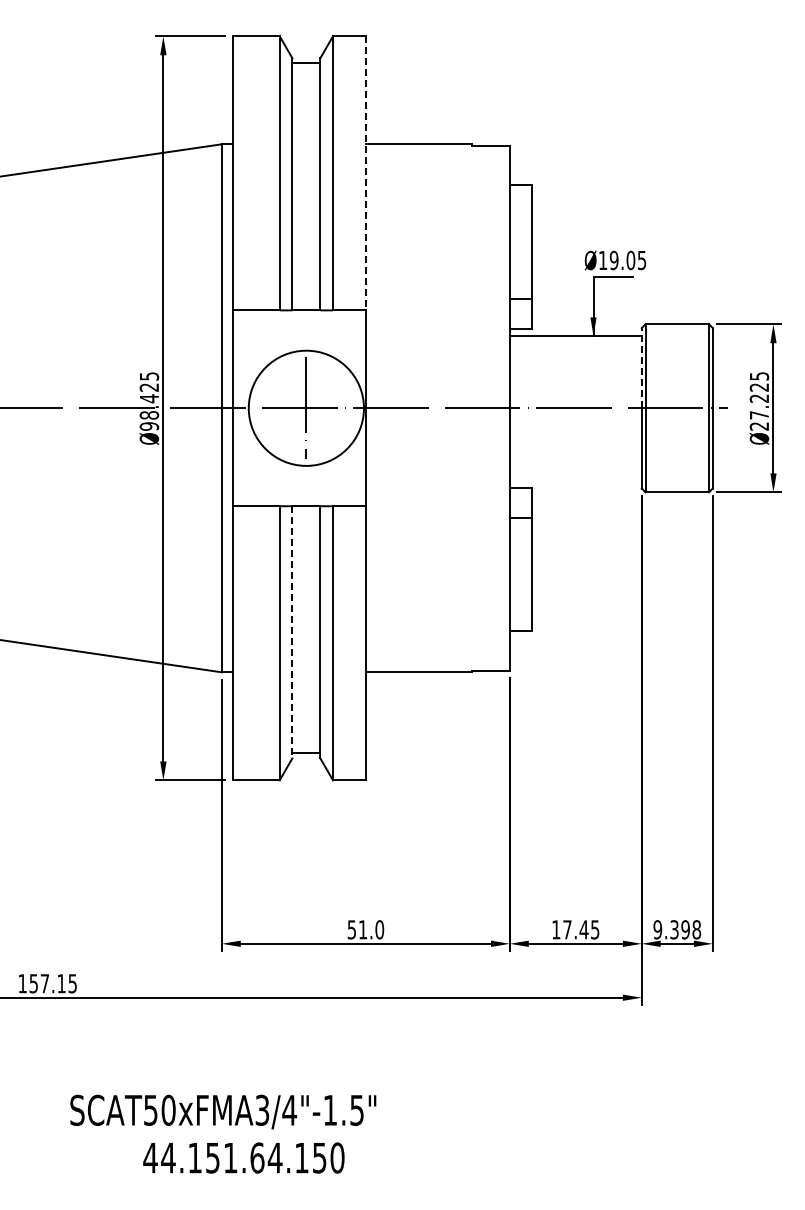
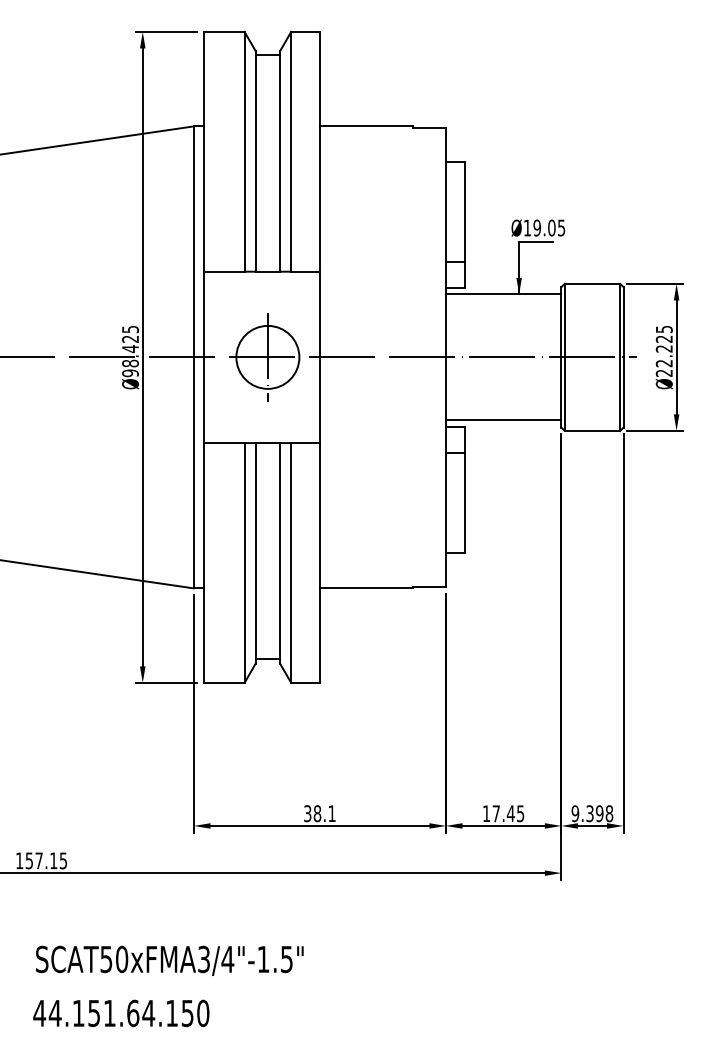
line: (365, 173) -> (319, 151), dashed -> solid
line: (641, 367) -> (561, 321), dashed -> solid
circle: (306, 408) -> (268, 357), size x0.62
text: (758, 415) -> (663, 363), Ø27.225 -> Ø22.225
line: (575, 480) -> (503, 420), added
line: (292, 632) -> (255, 553), dashed -> solid
text: (366, 929) -> (320, 813), 51.0 -> 38.1
text: (223, 1111) -> (170, 960), moved
text: (243, 1157) -> (121, 1012), moved

